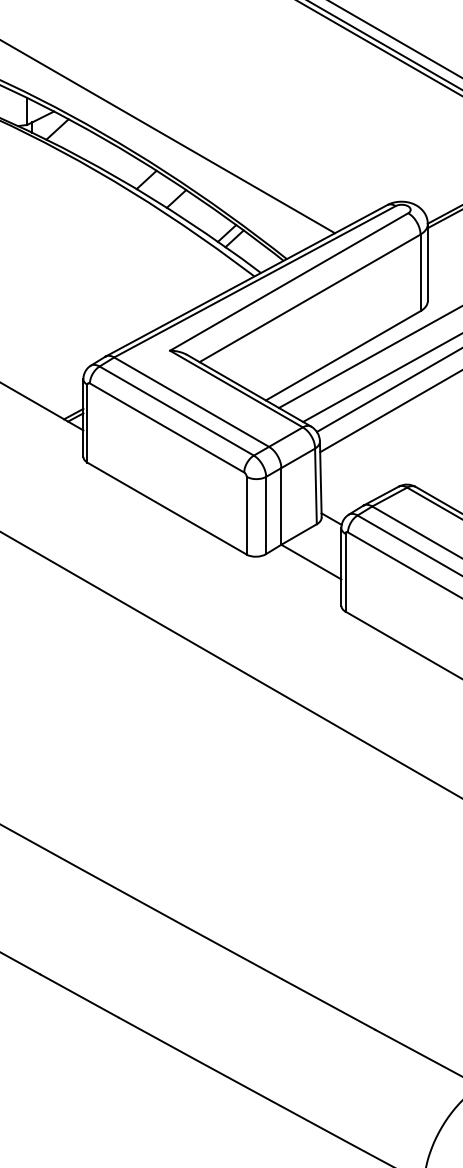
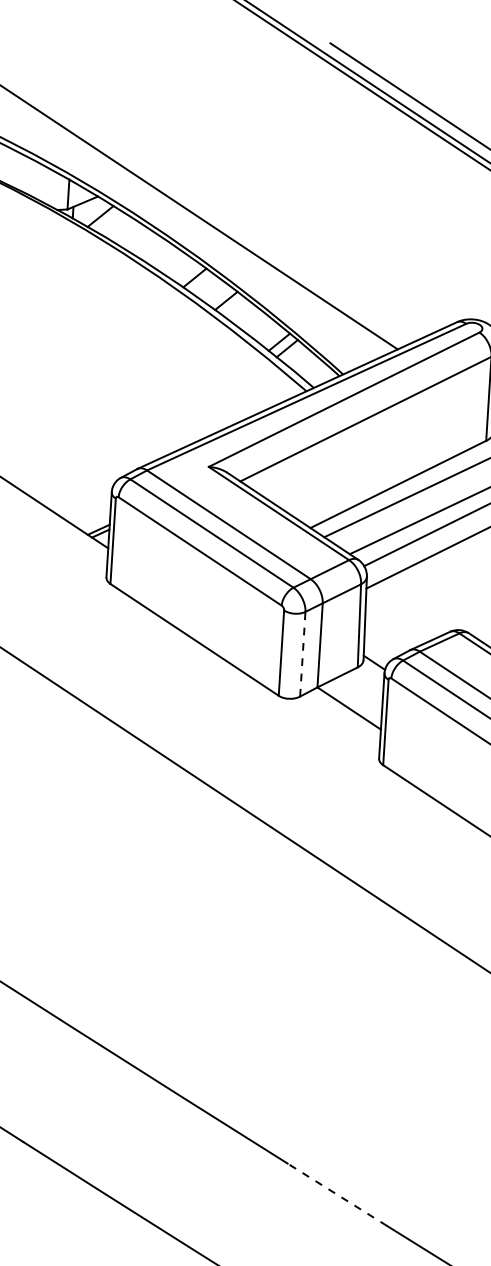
line: (266, 515) -> (303, 654), solid -> dashed
line: (328, 1004) -> (337, 1194), solid -> dashed

